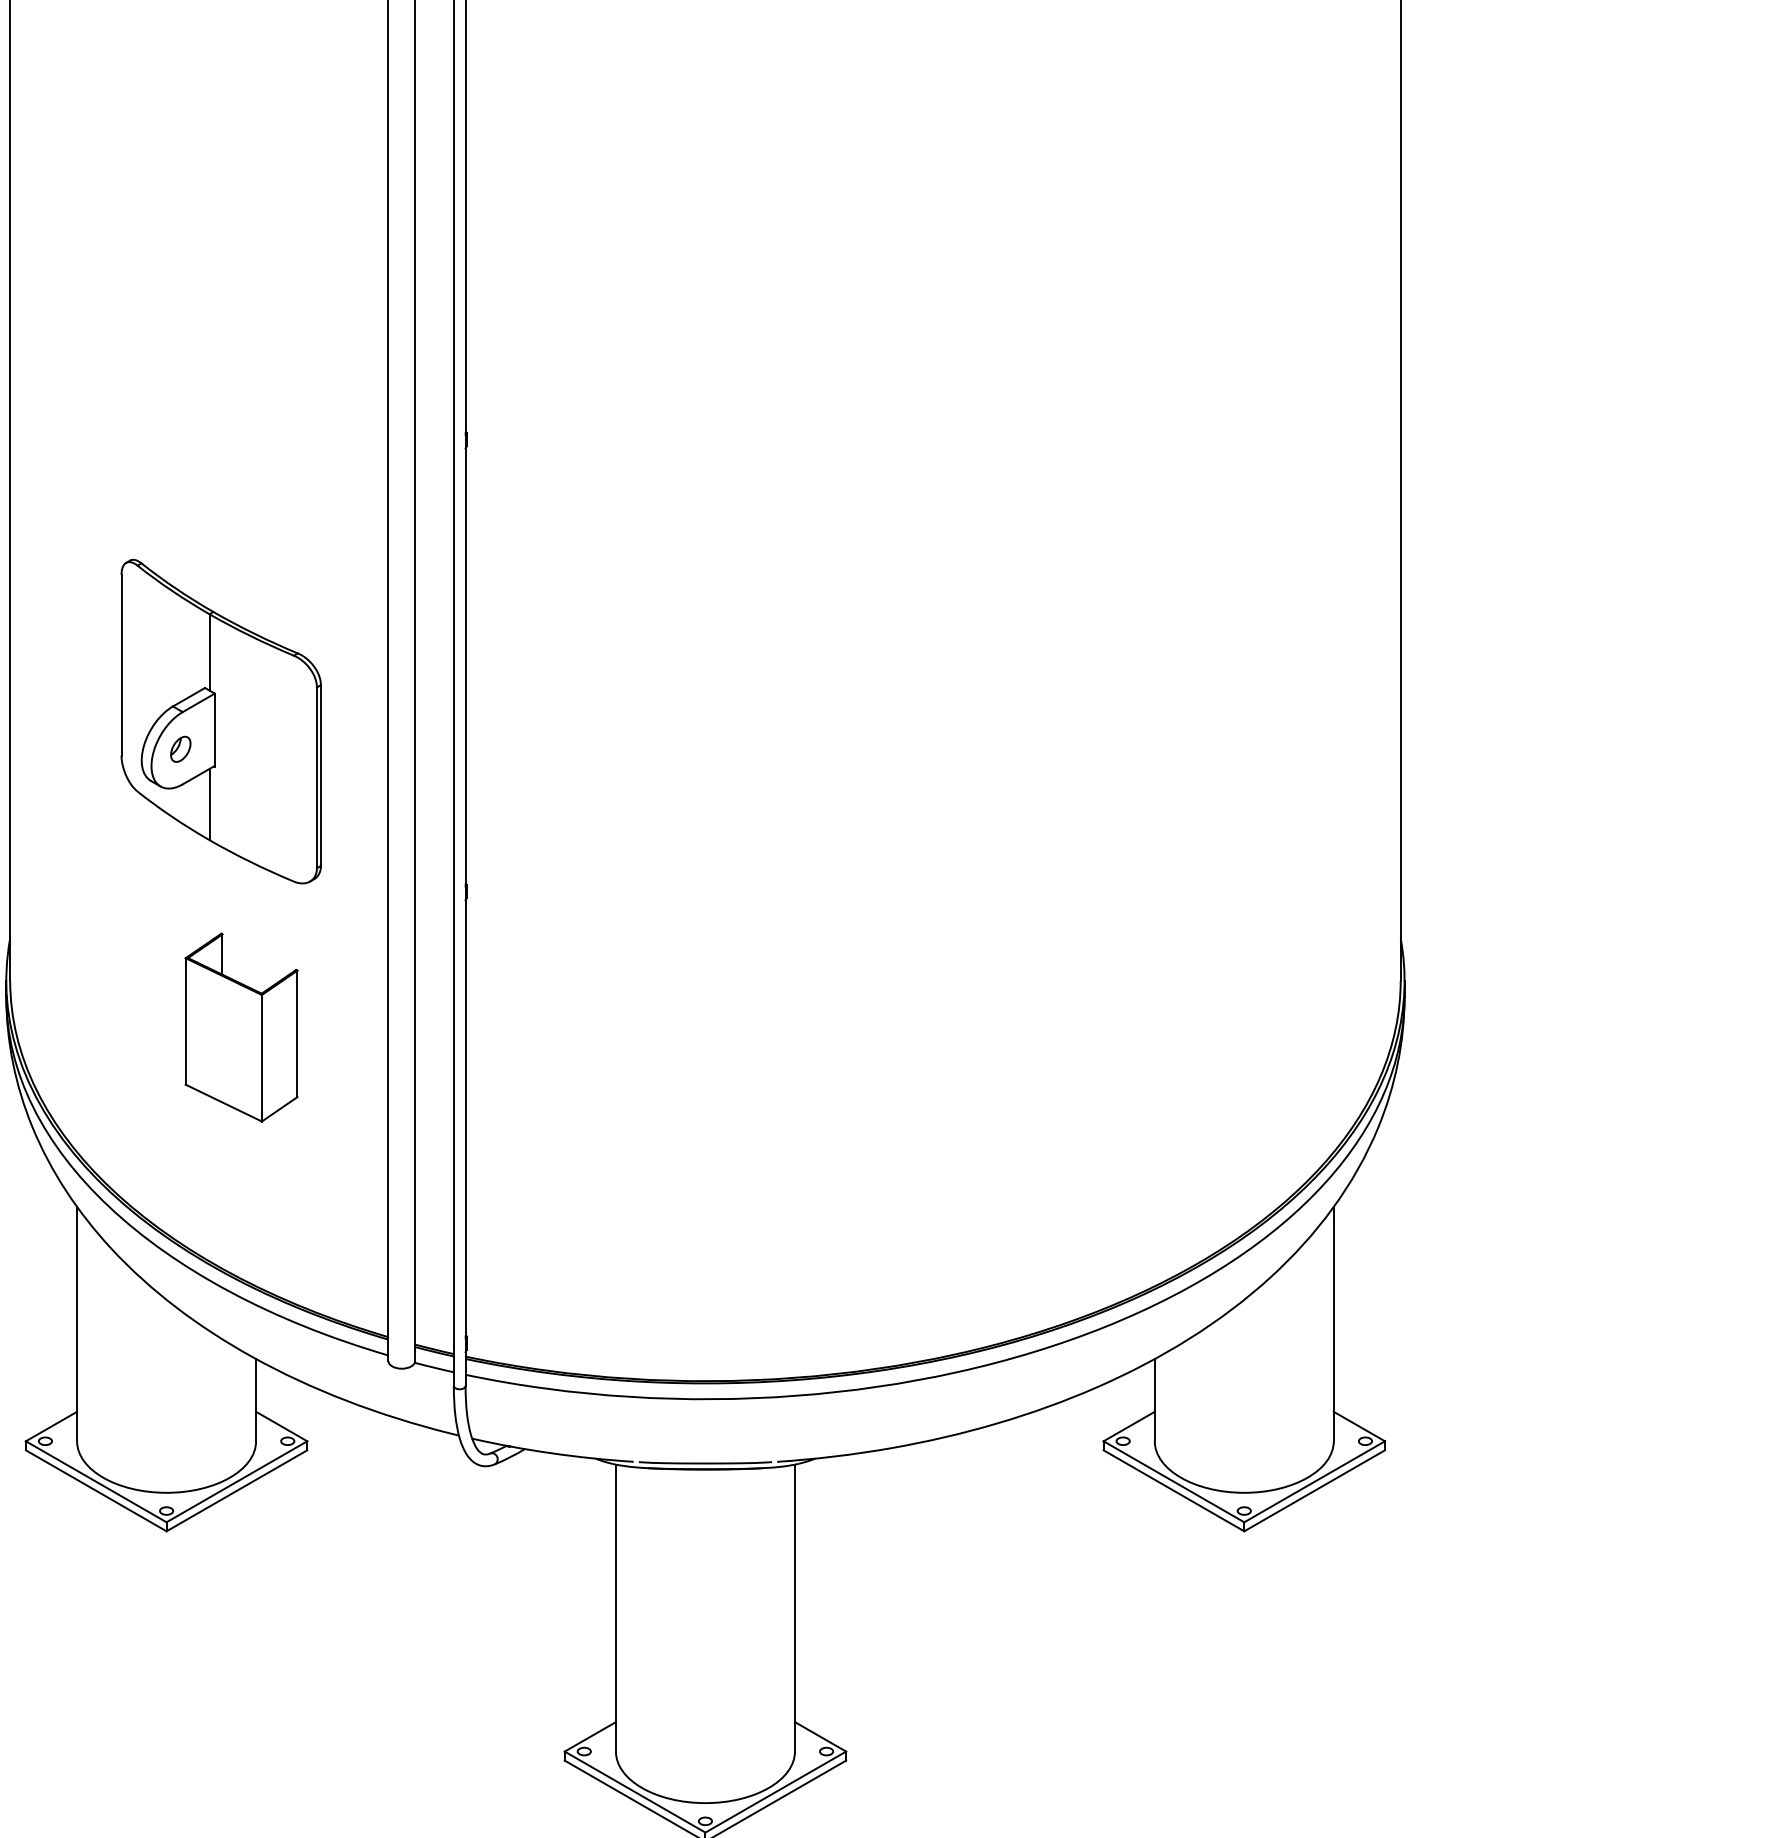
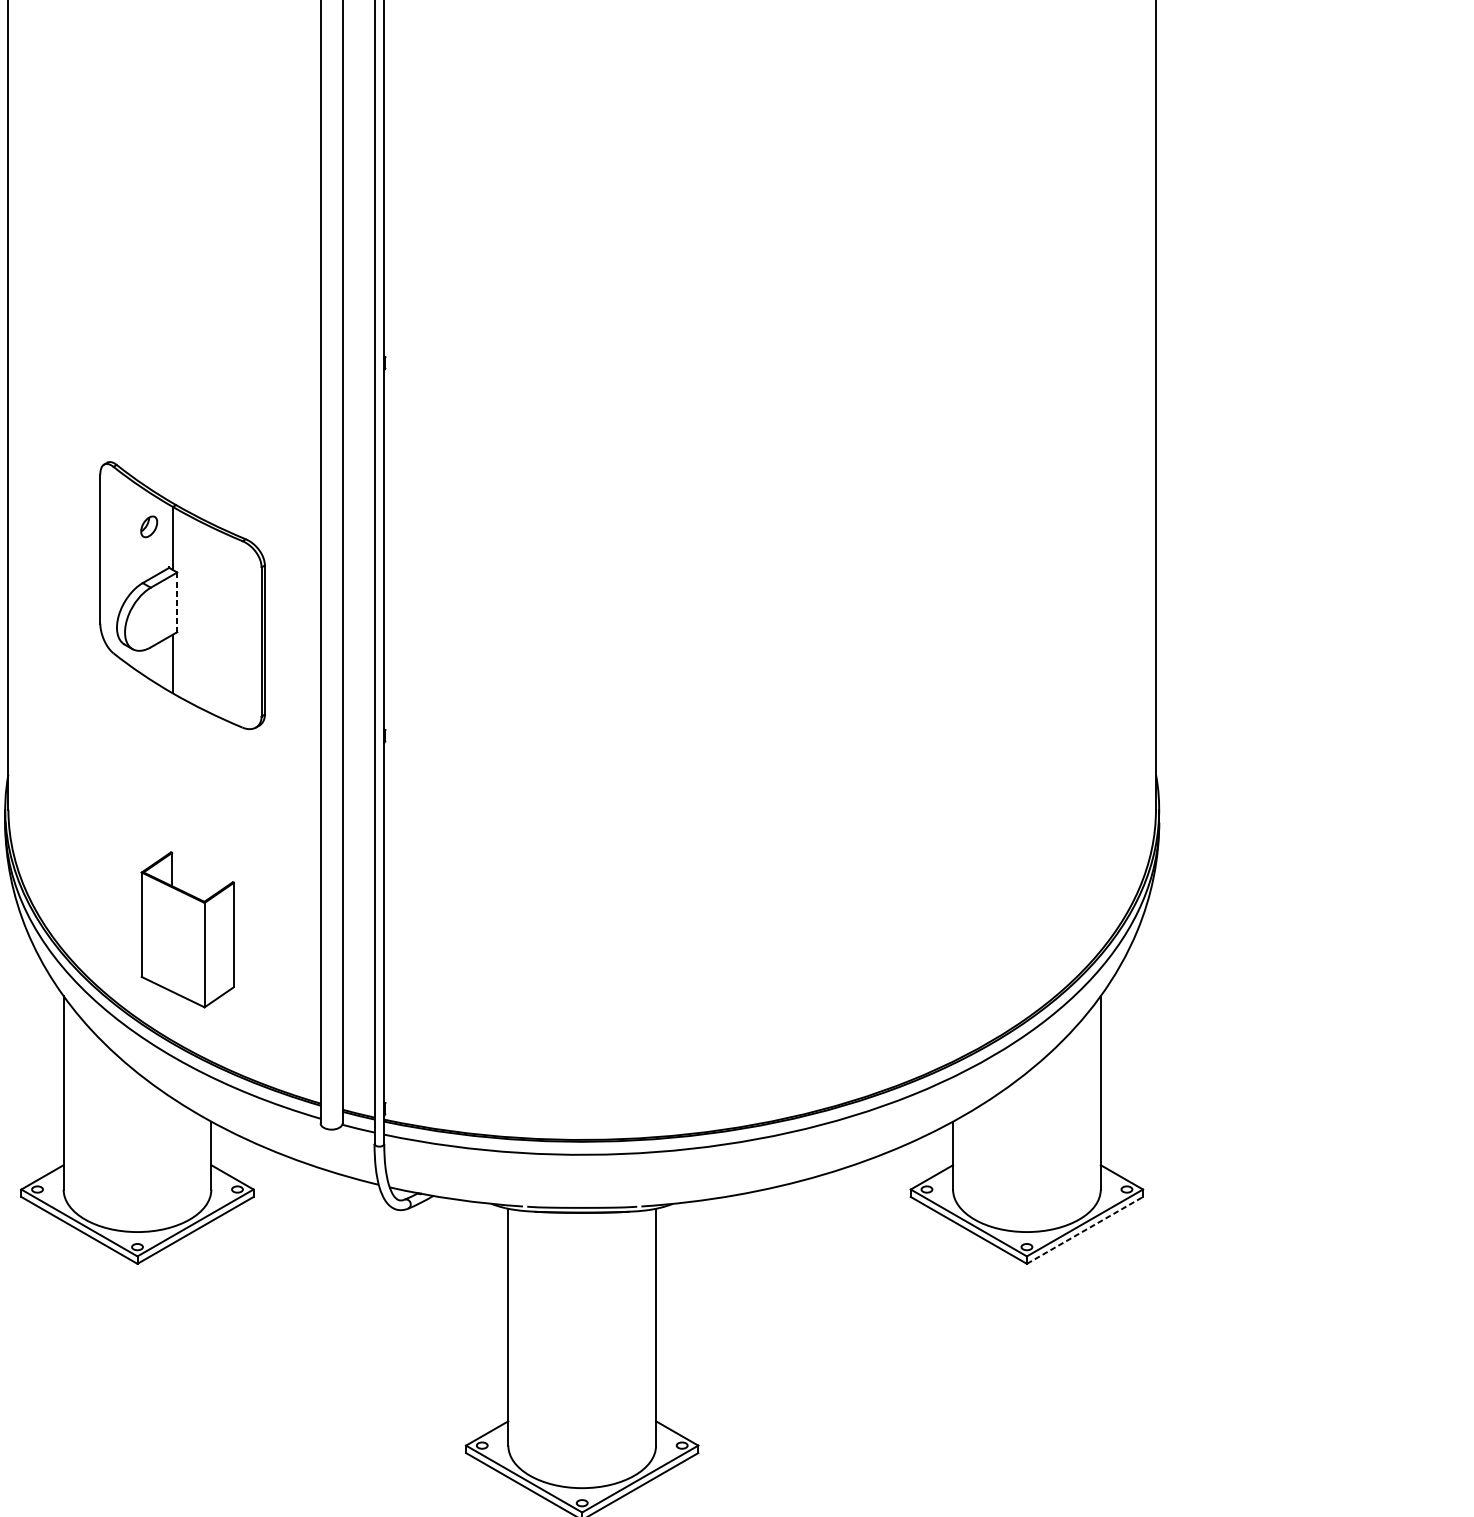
line: (214, 730) -> (177, 602), solid -> dashed
part: (180, 748) -> (148, 526), moved
part: (241, 1027) -> (187, 929), moved
line: (1315, 1490) -> (1085, 1230), solid -> dashed

